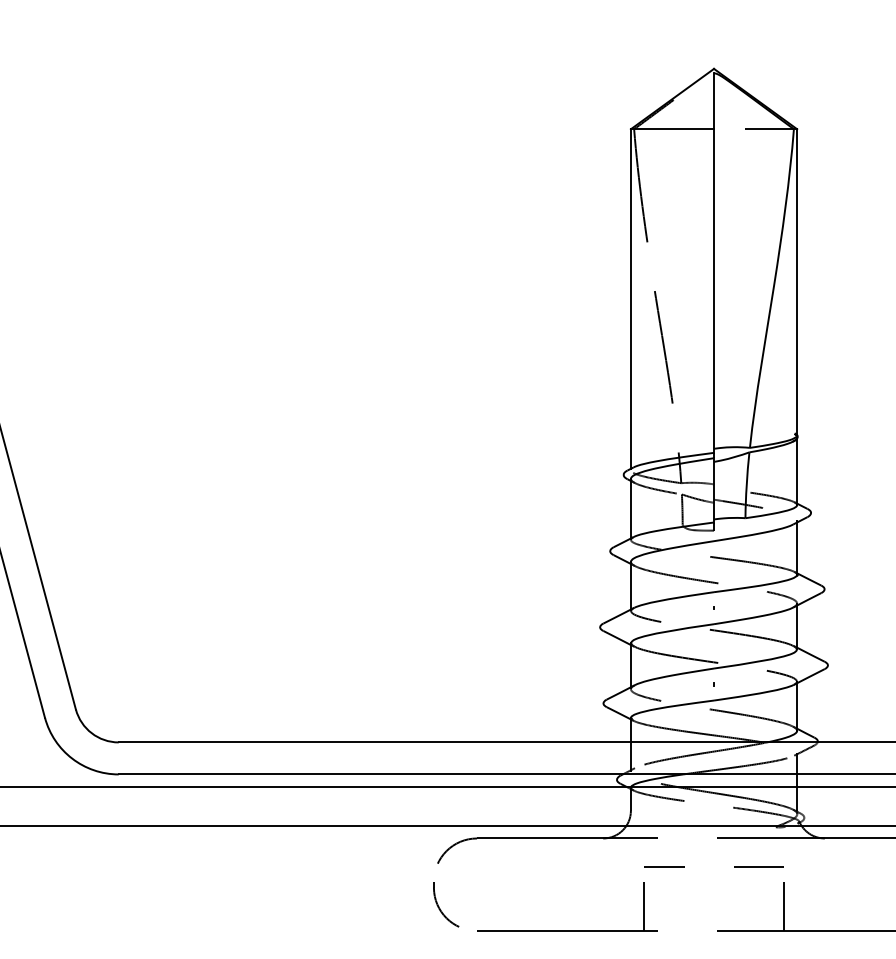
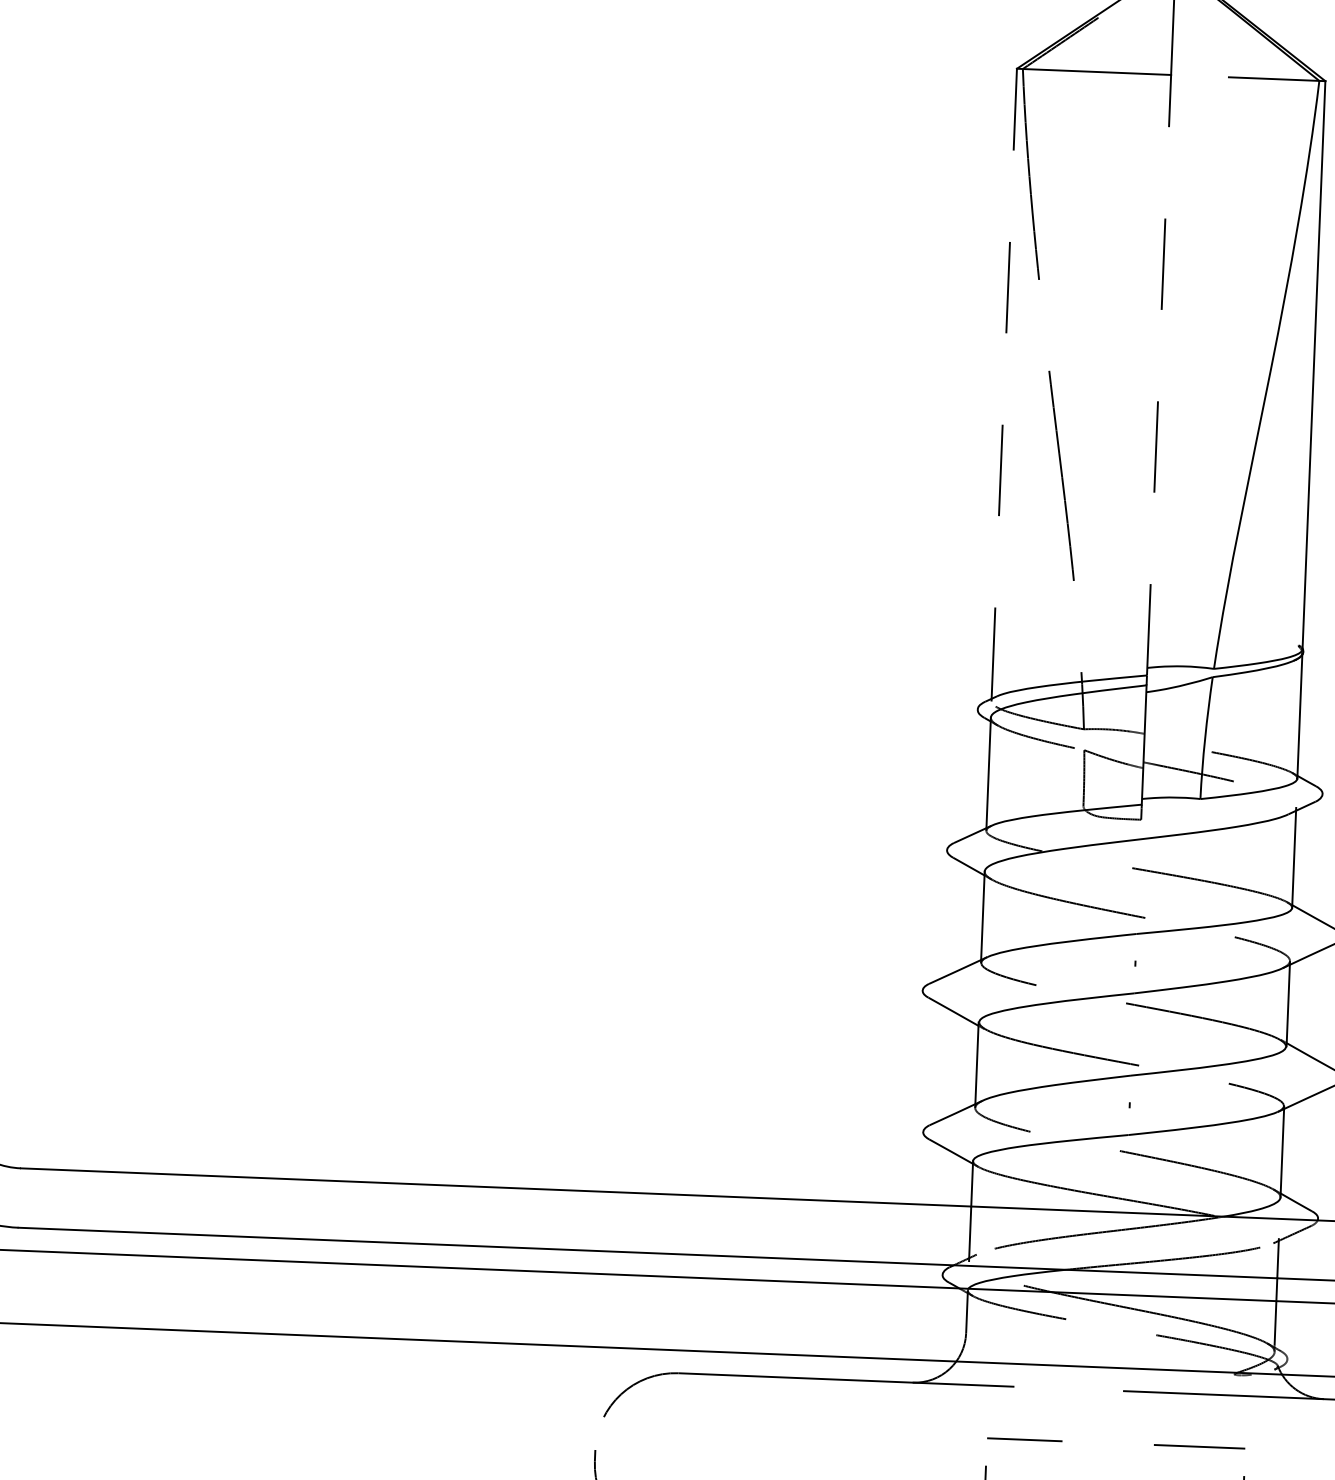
line: (714, 291) -> (1159, 376), solid -> dashed
line: (630, 299) -> (1003, 384), solid -> dashed

